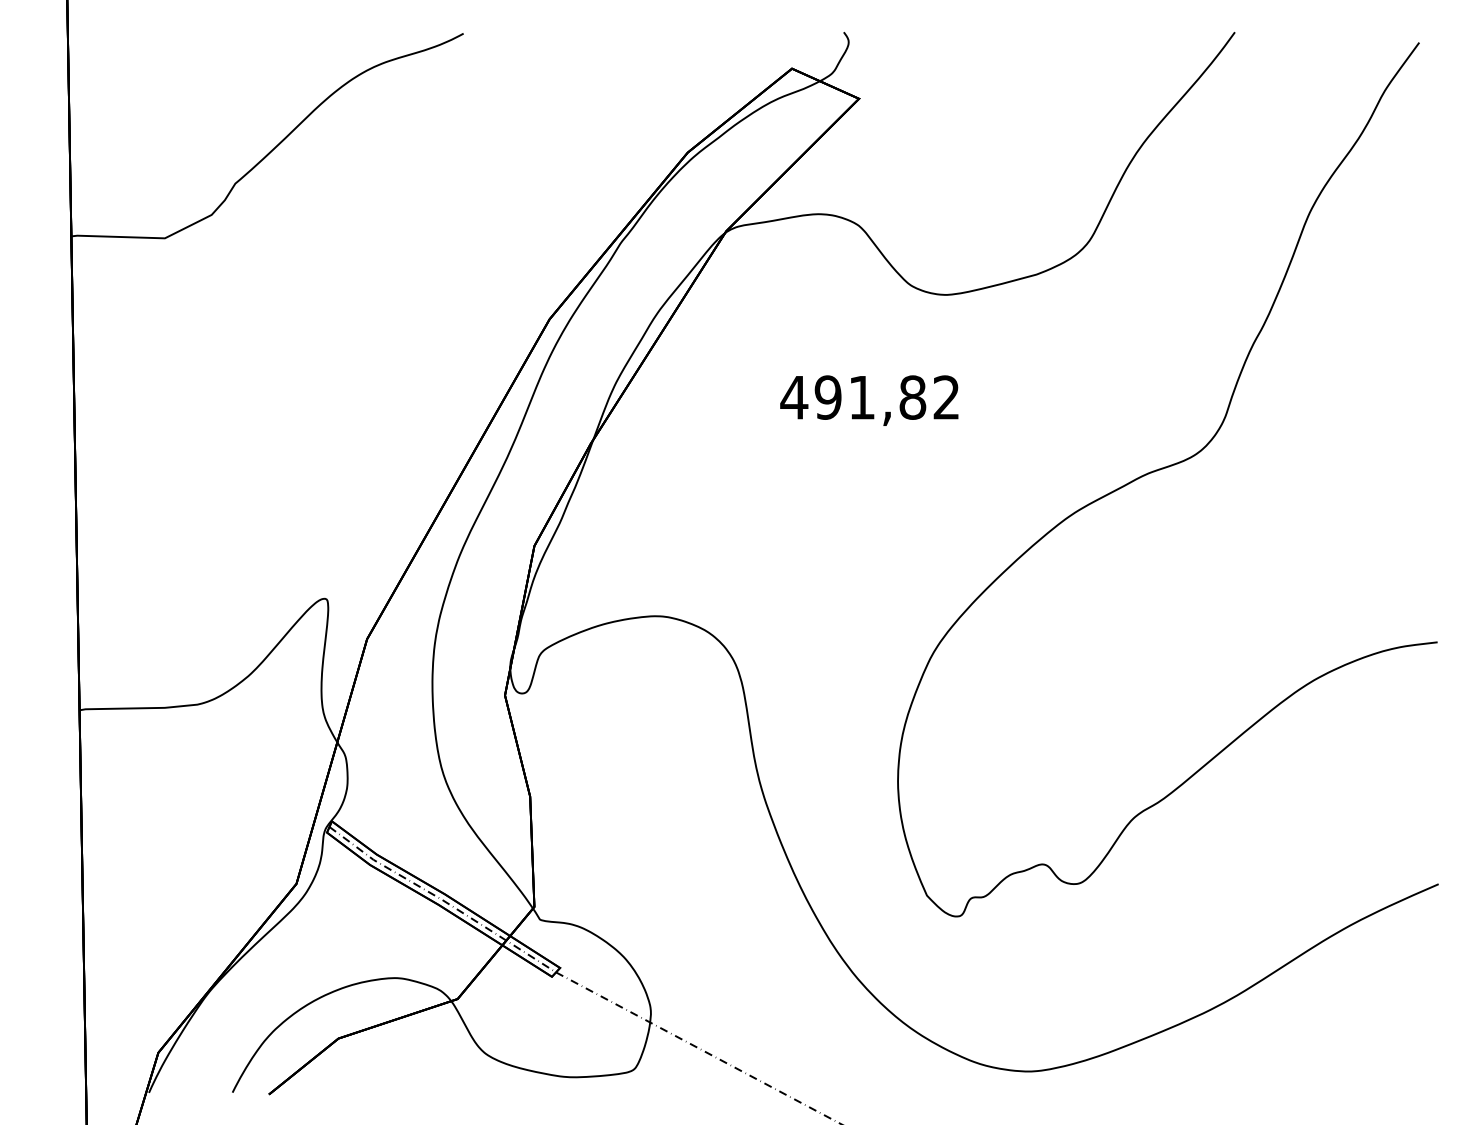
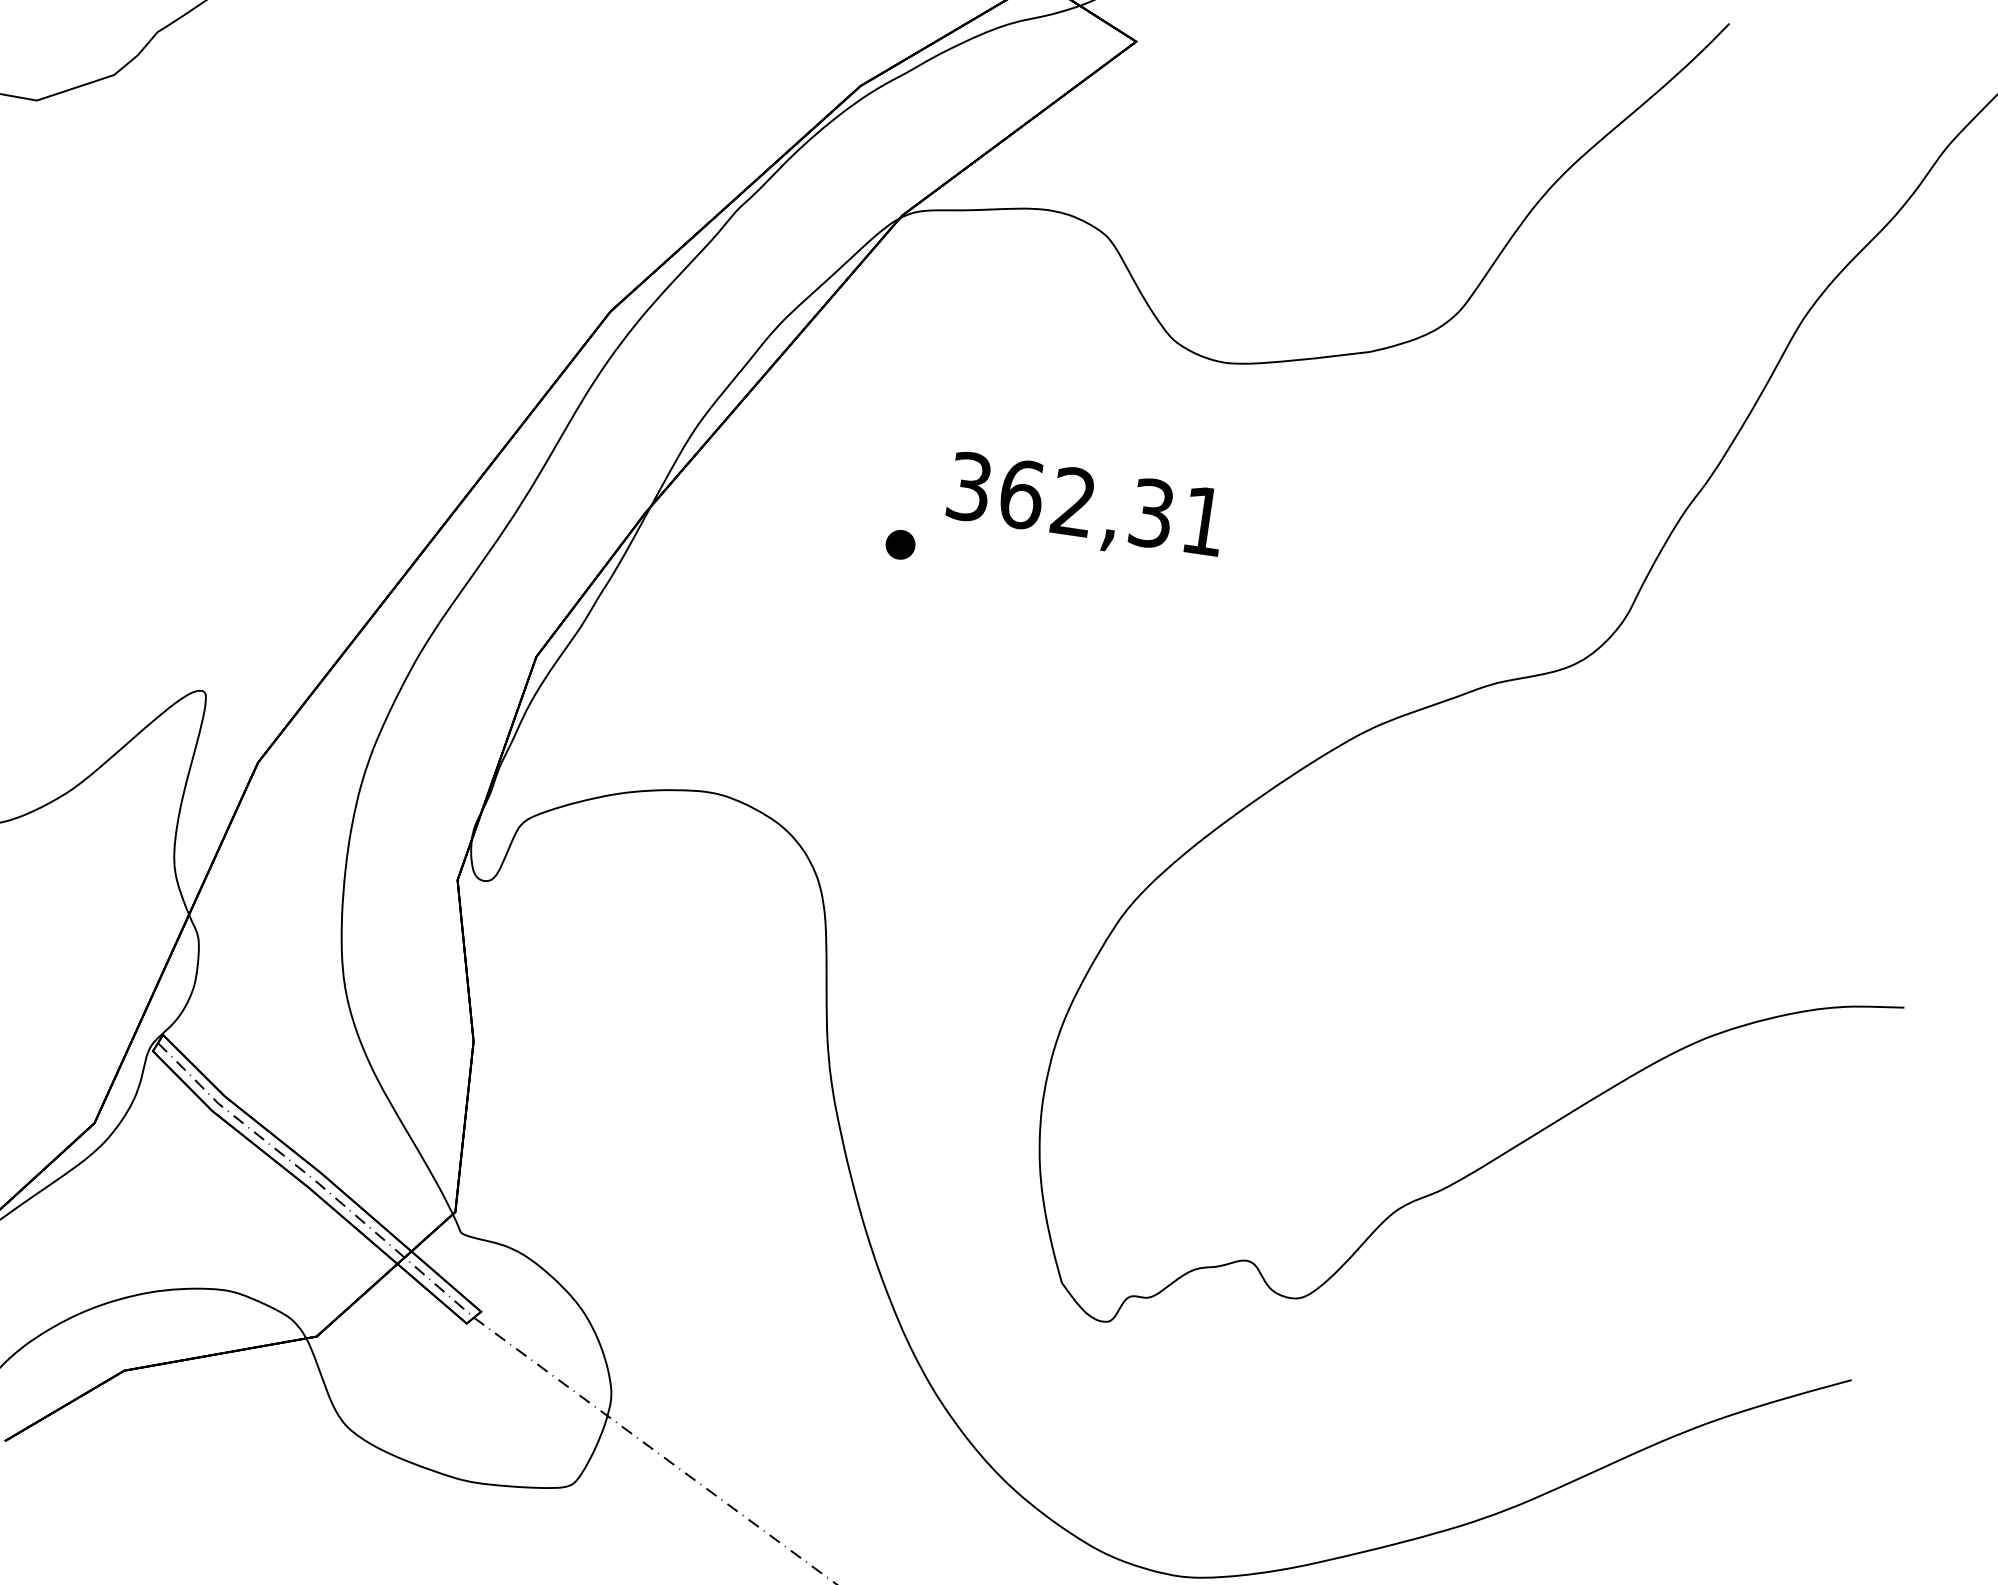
text: (869, 397) -> (1085, 503), 491,82 -> 362,31
part: (755, 440) -> (900, 544), added

